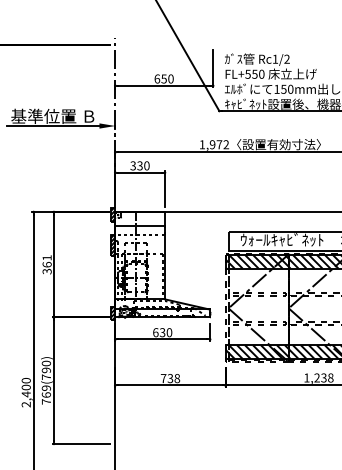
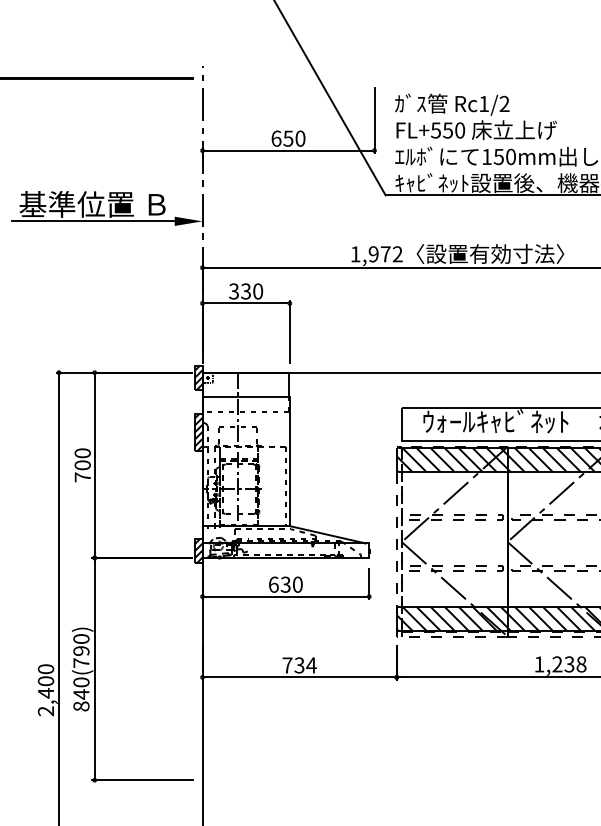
text: (46, 264) -> (81, 464), 361 -> 700
text: (177, 378) -> (311, 665), 738 -> 734
text: (45, 394) -> (79, 693), 769(790) -> 840(790)

